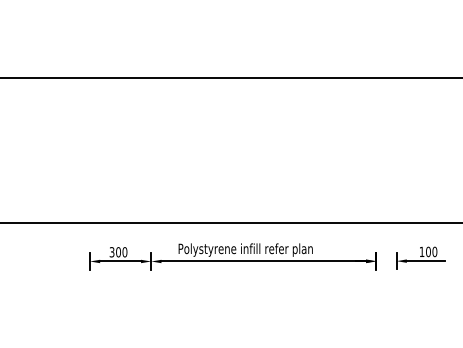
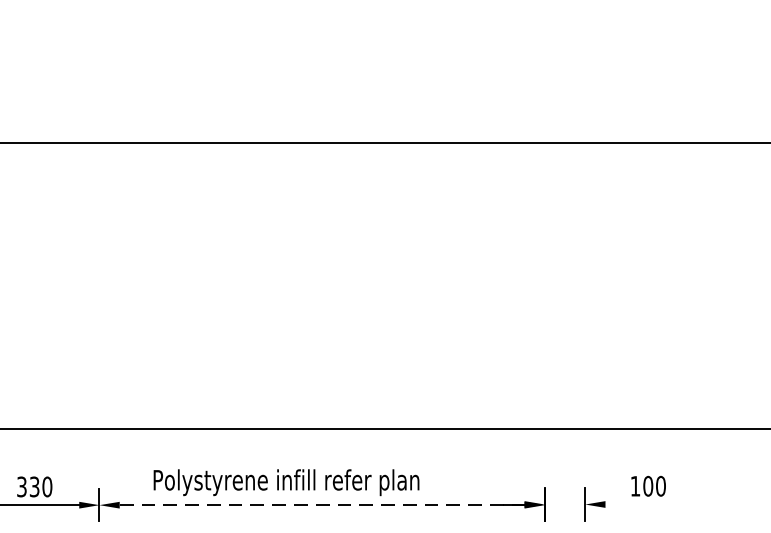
text: (118, 252) -> (34, 487), 300 -> 330
line: (264, 261) -> (323, 505), solid -> dashed
line: (425, 261) -> (642, 505), removed

